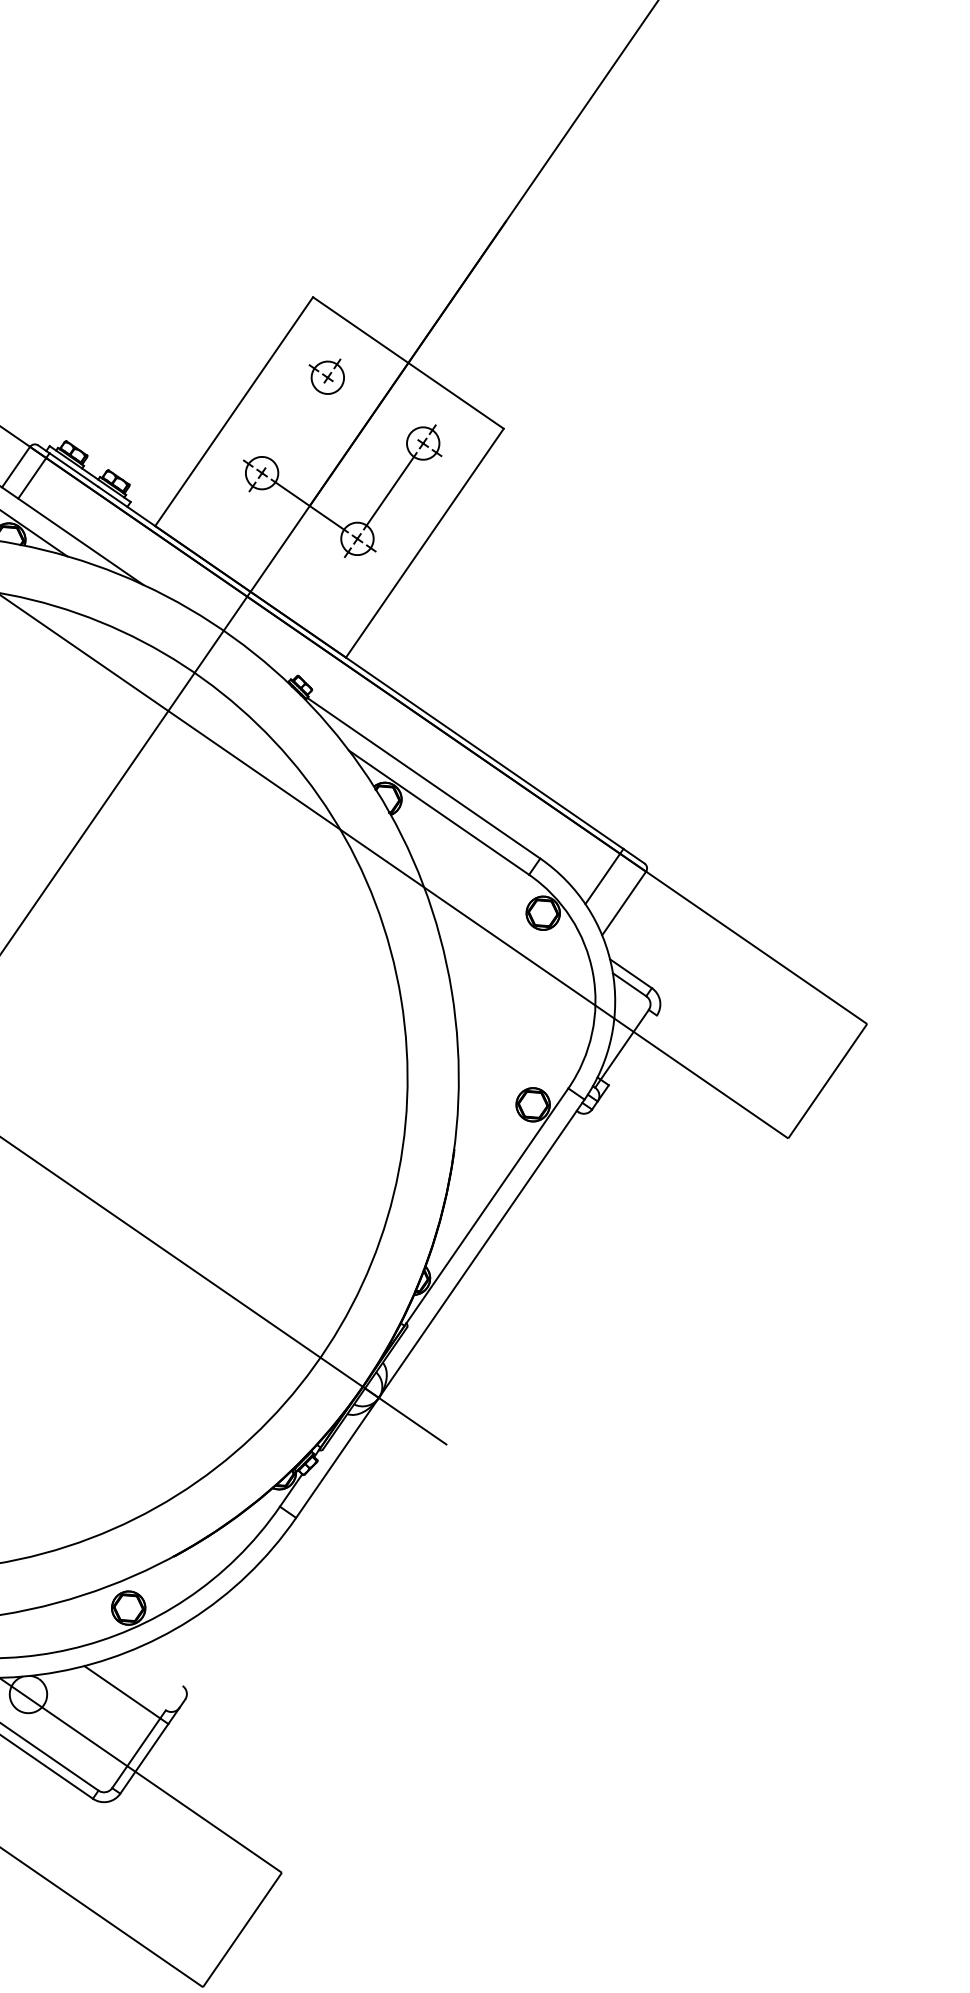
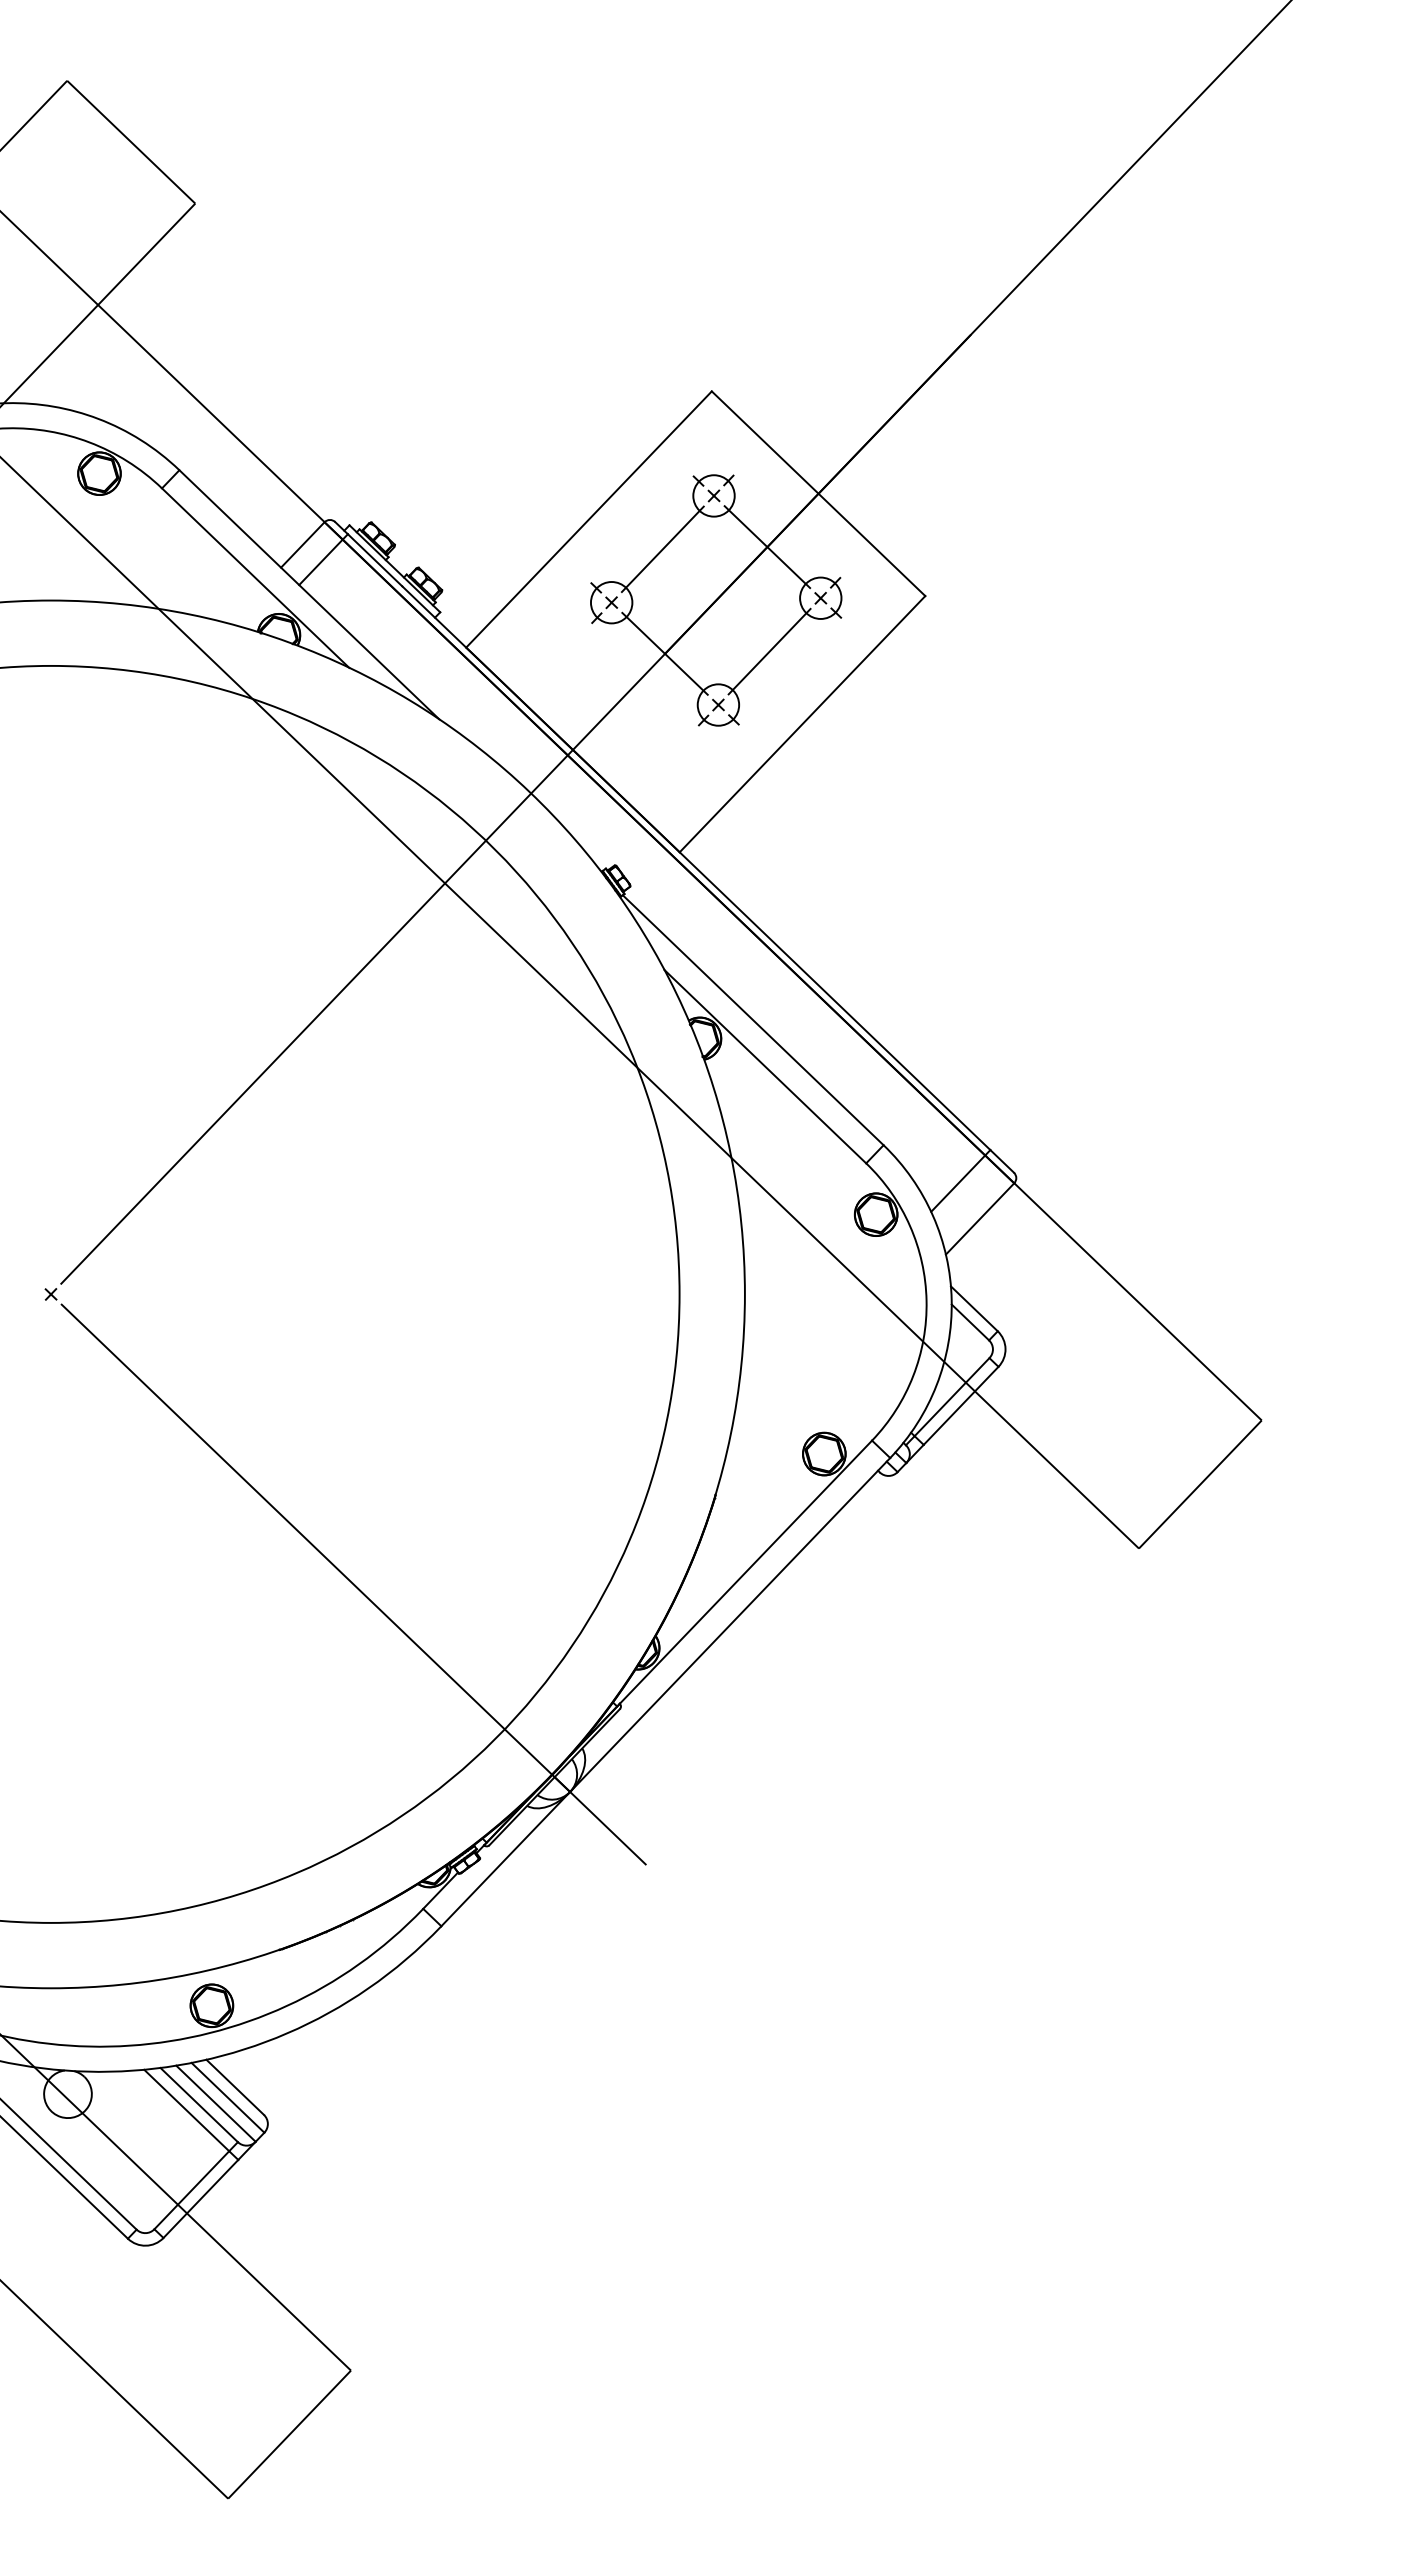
line: (375, 410) -> (767, 547), added
line: (294, 425) -> (662, 549), added
line: (632, 1050) -> (960, 1405), added
line: (157, 1667) -> (235, 2086), added
line: (152, 1677) -> (227, 2097), added
line: (143, 1683) -> (215, 2103), added
line: (130, 1686) -> (198, 2104), added

